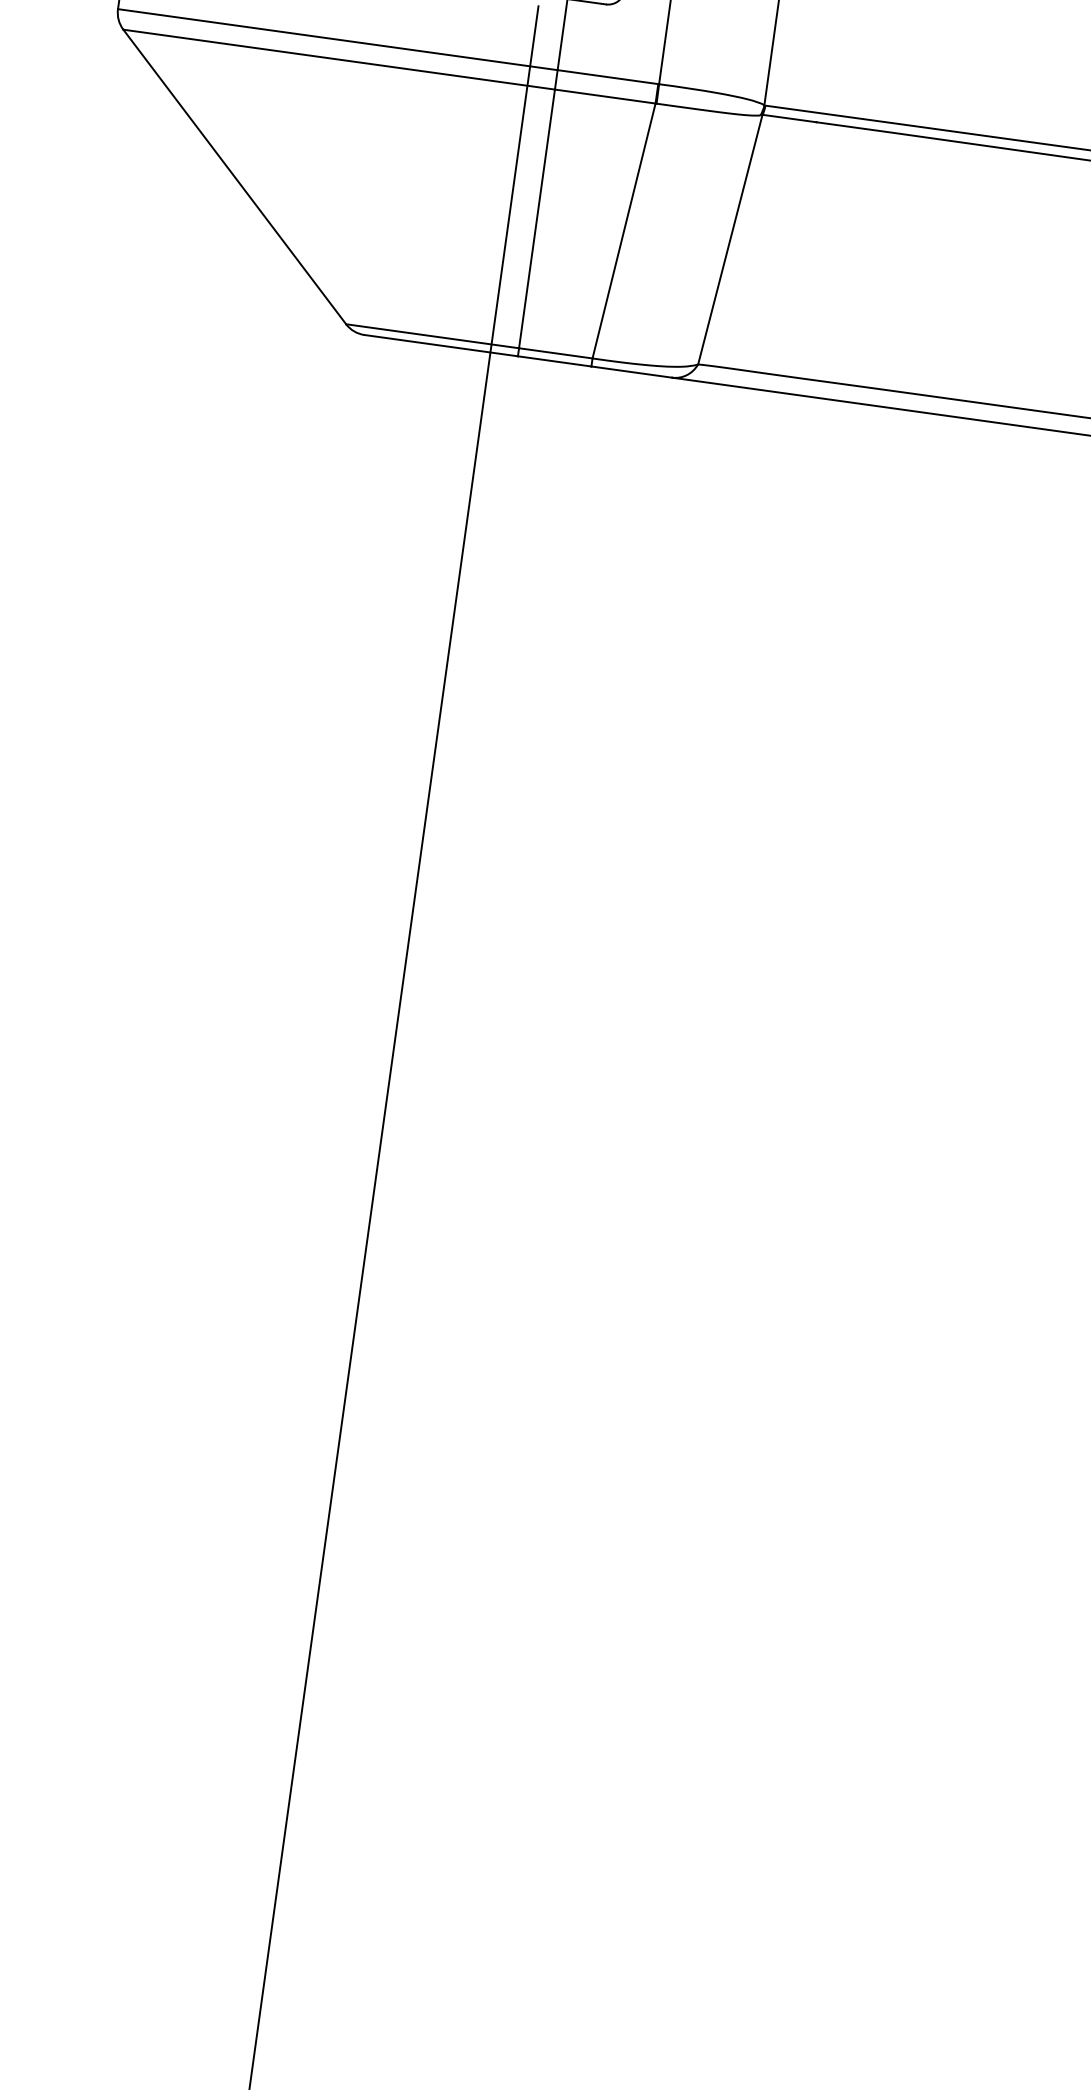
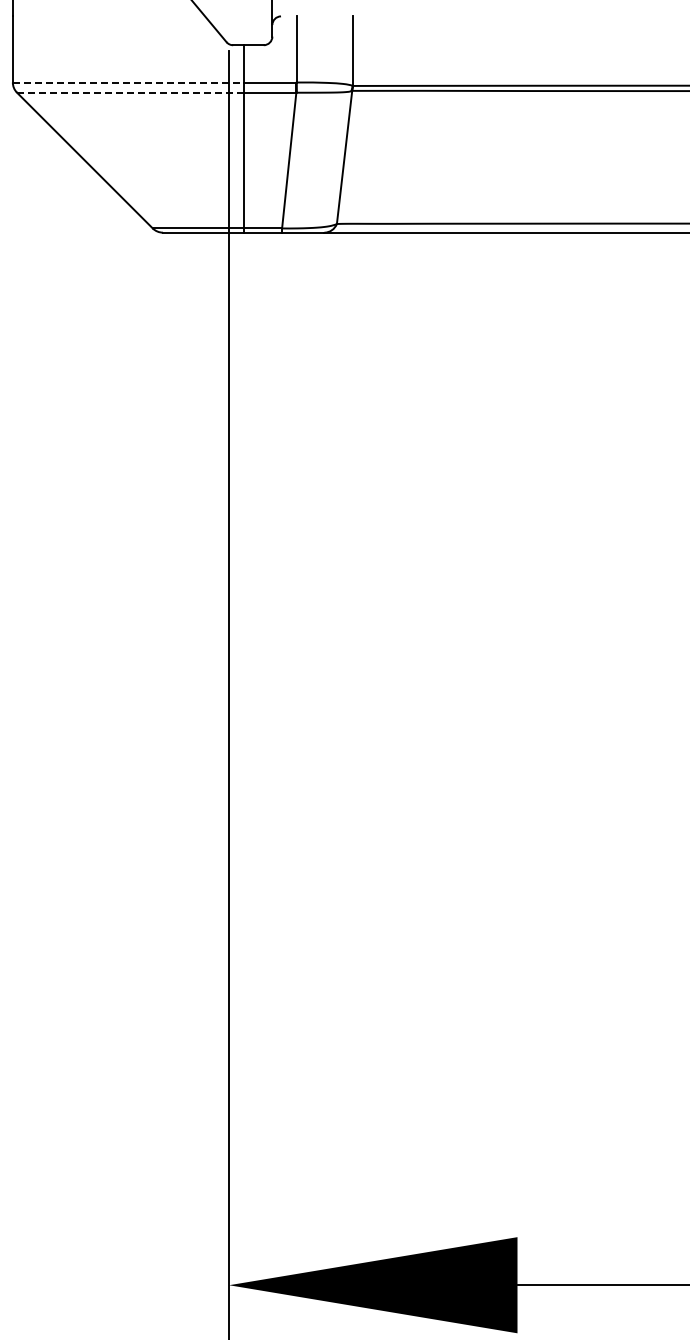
line: (338, 39) -> (128, 82), solid -> dashed
line: (337, 58) -> (129, 92), solid -> dashed

